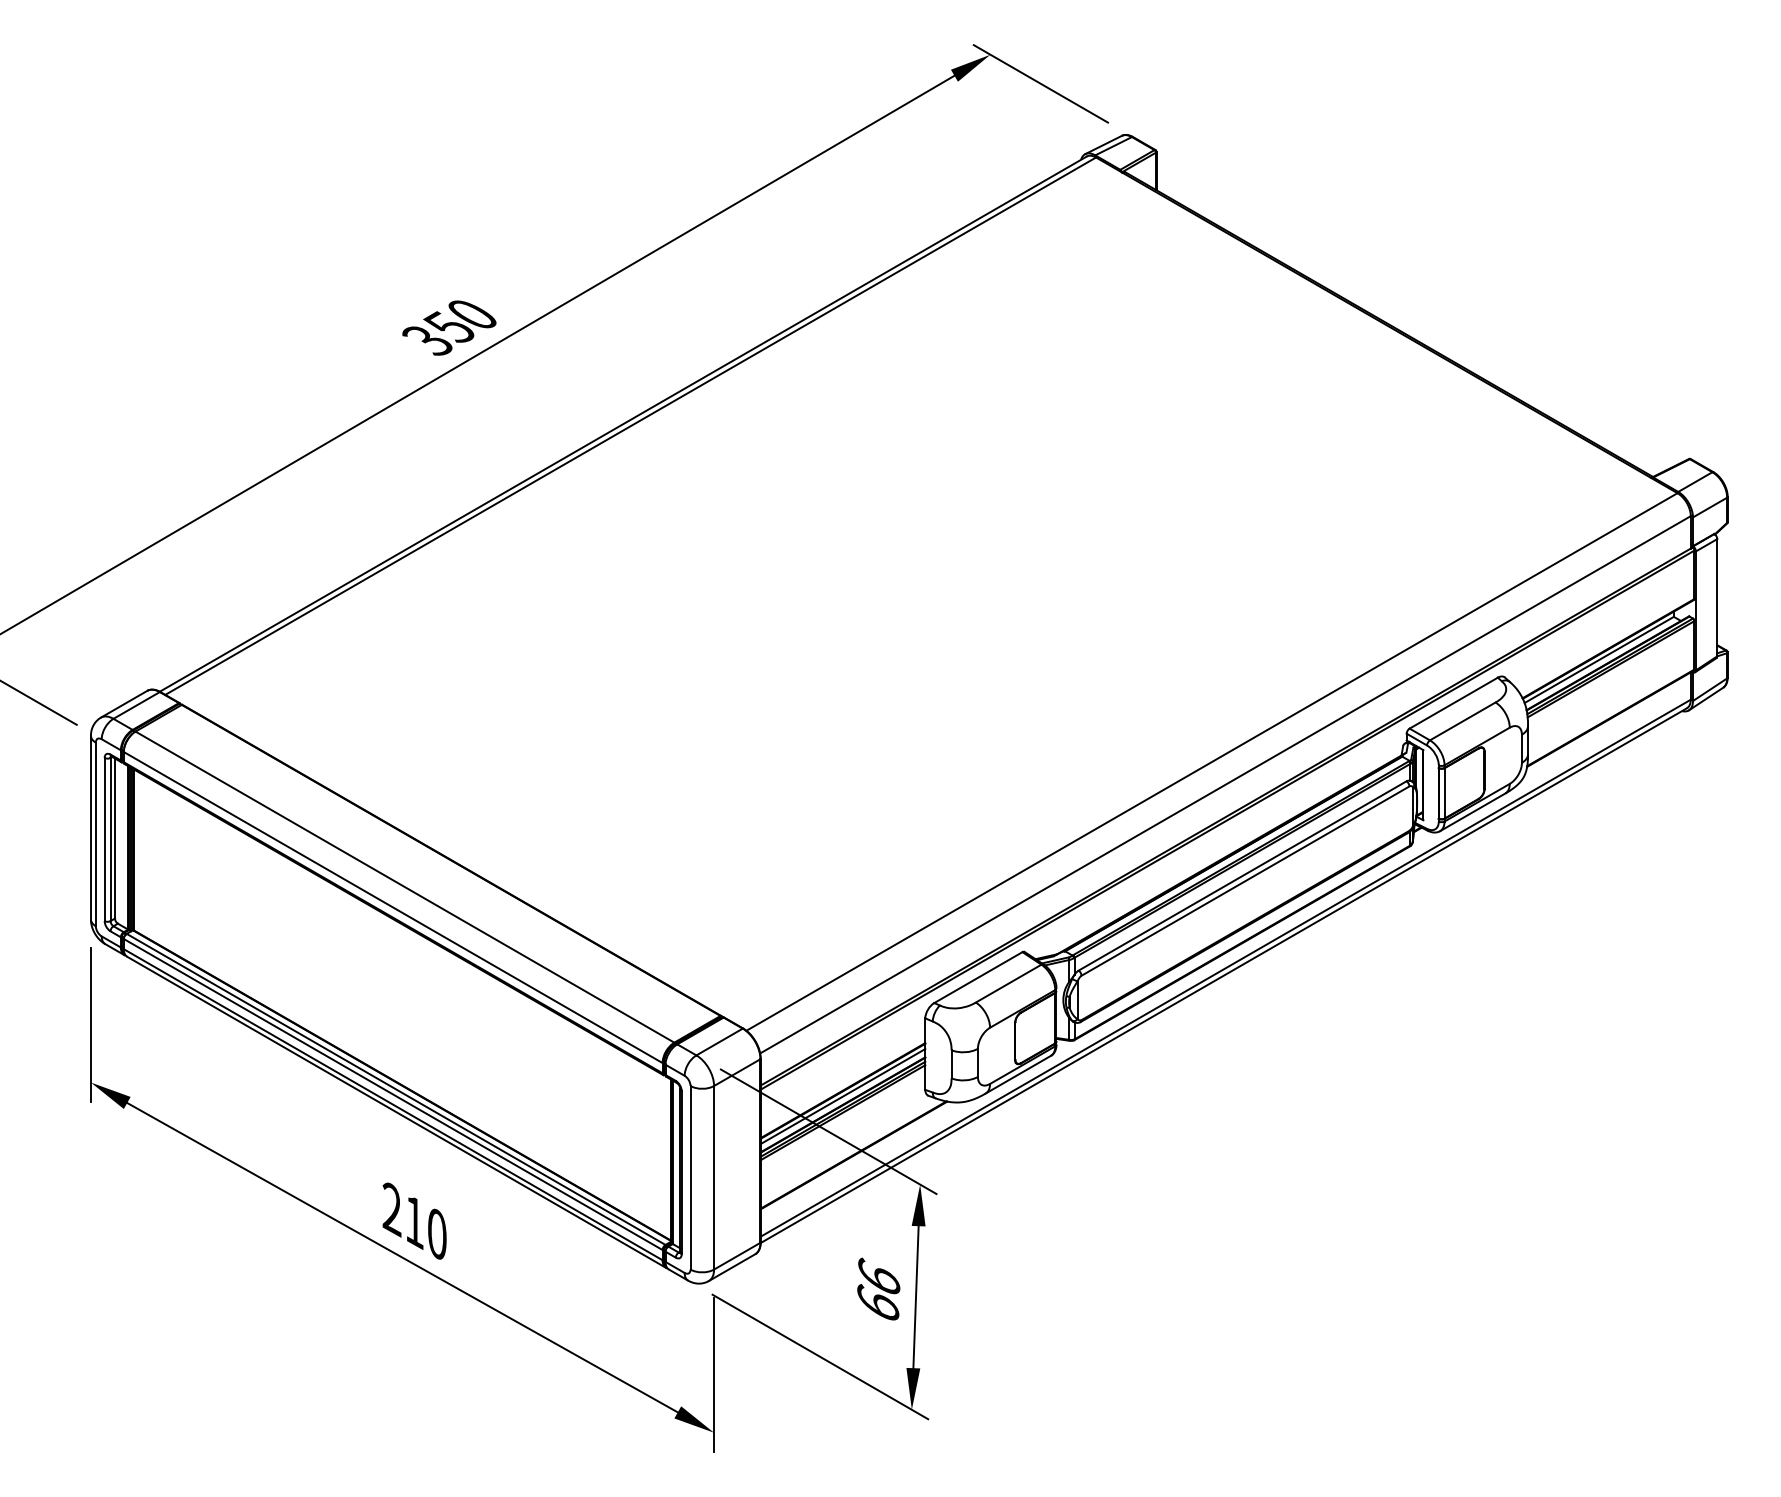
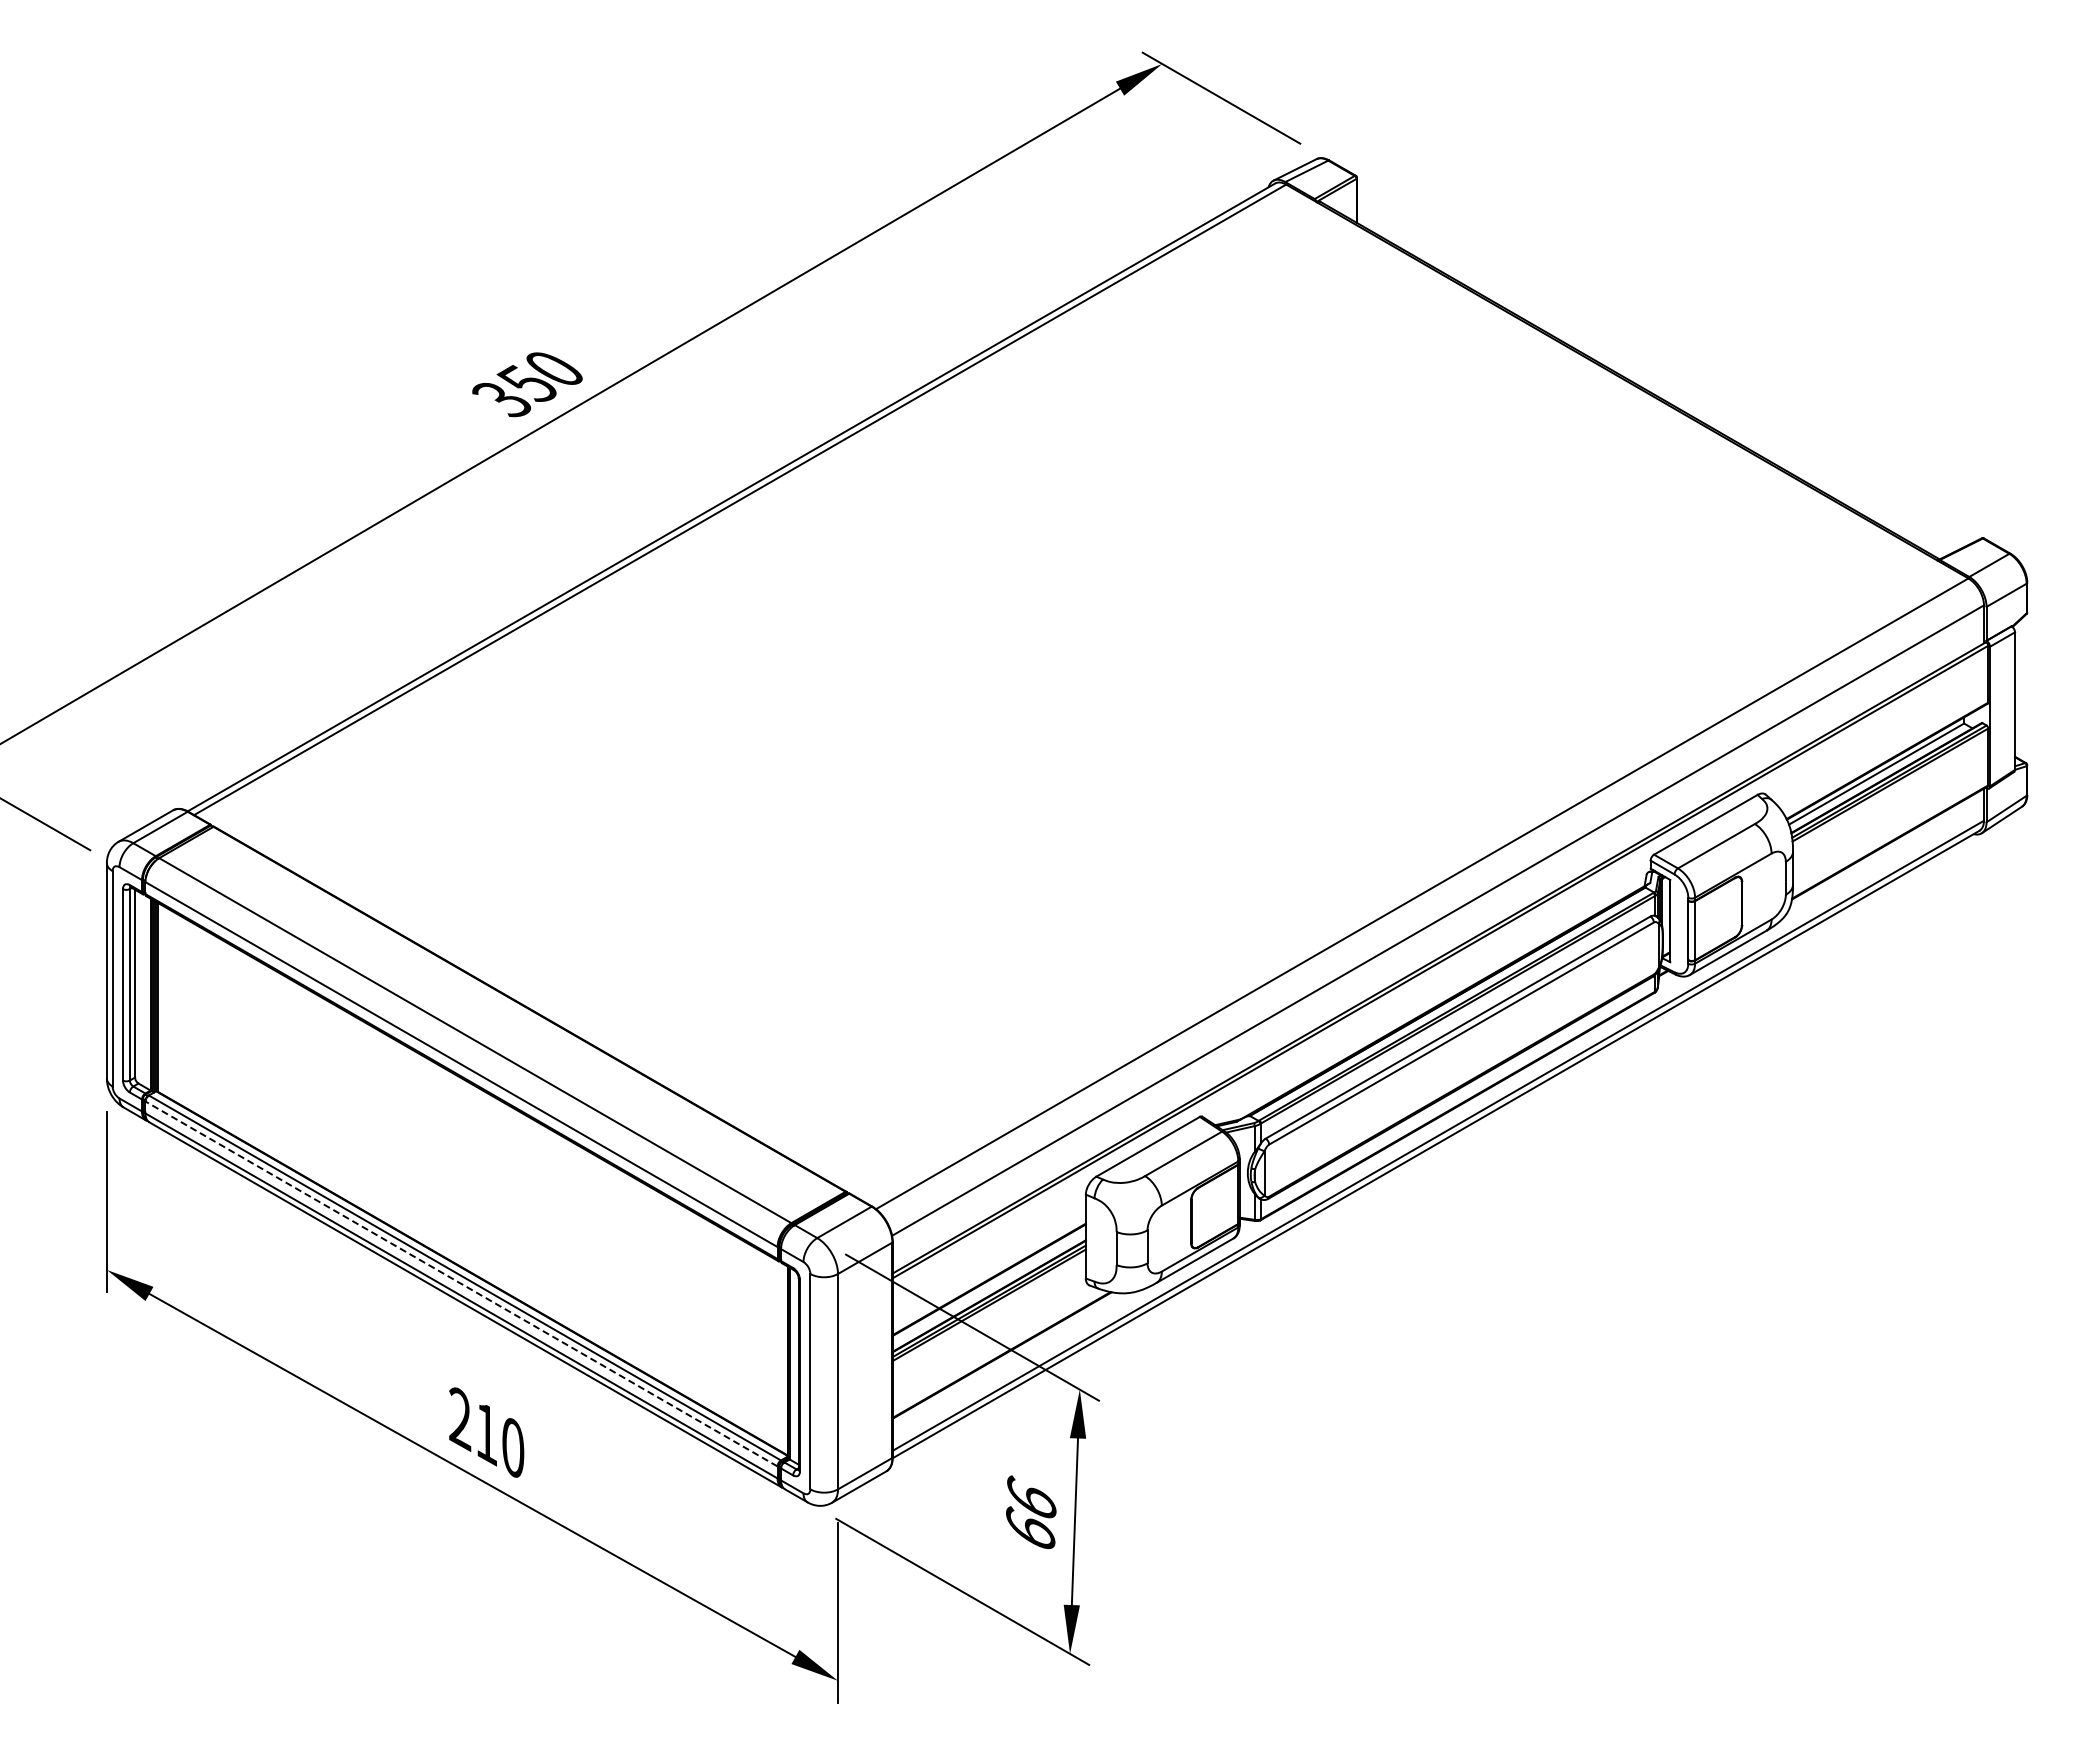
line: (393, 1094) -> (461, 1283), solid -> dashed
line: (842, 1096) -> (988, 1286), removed

